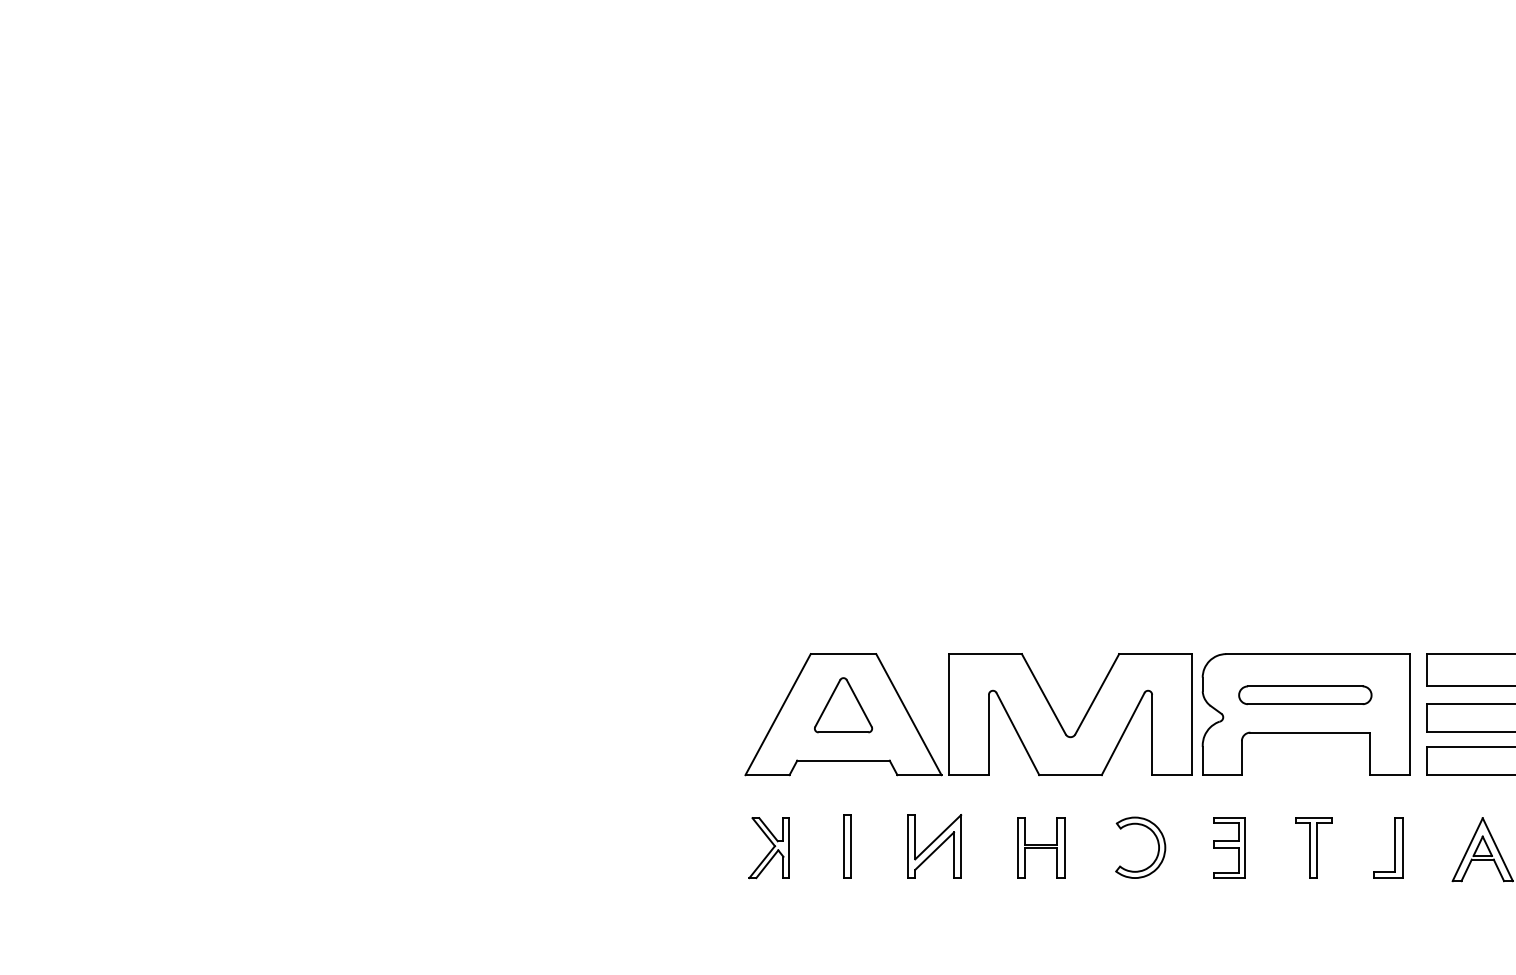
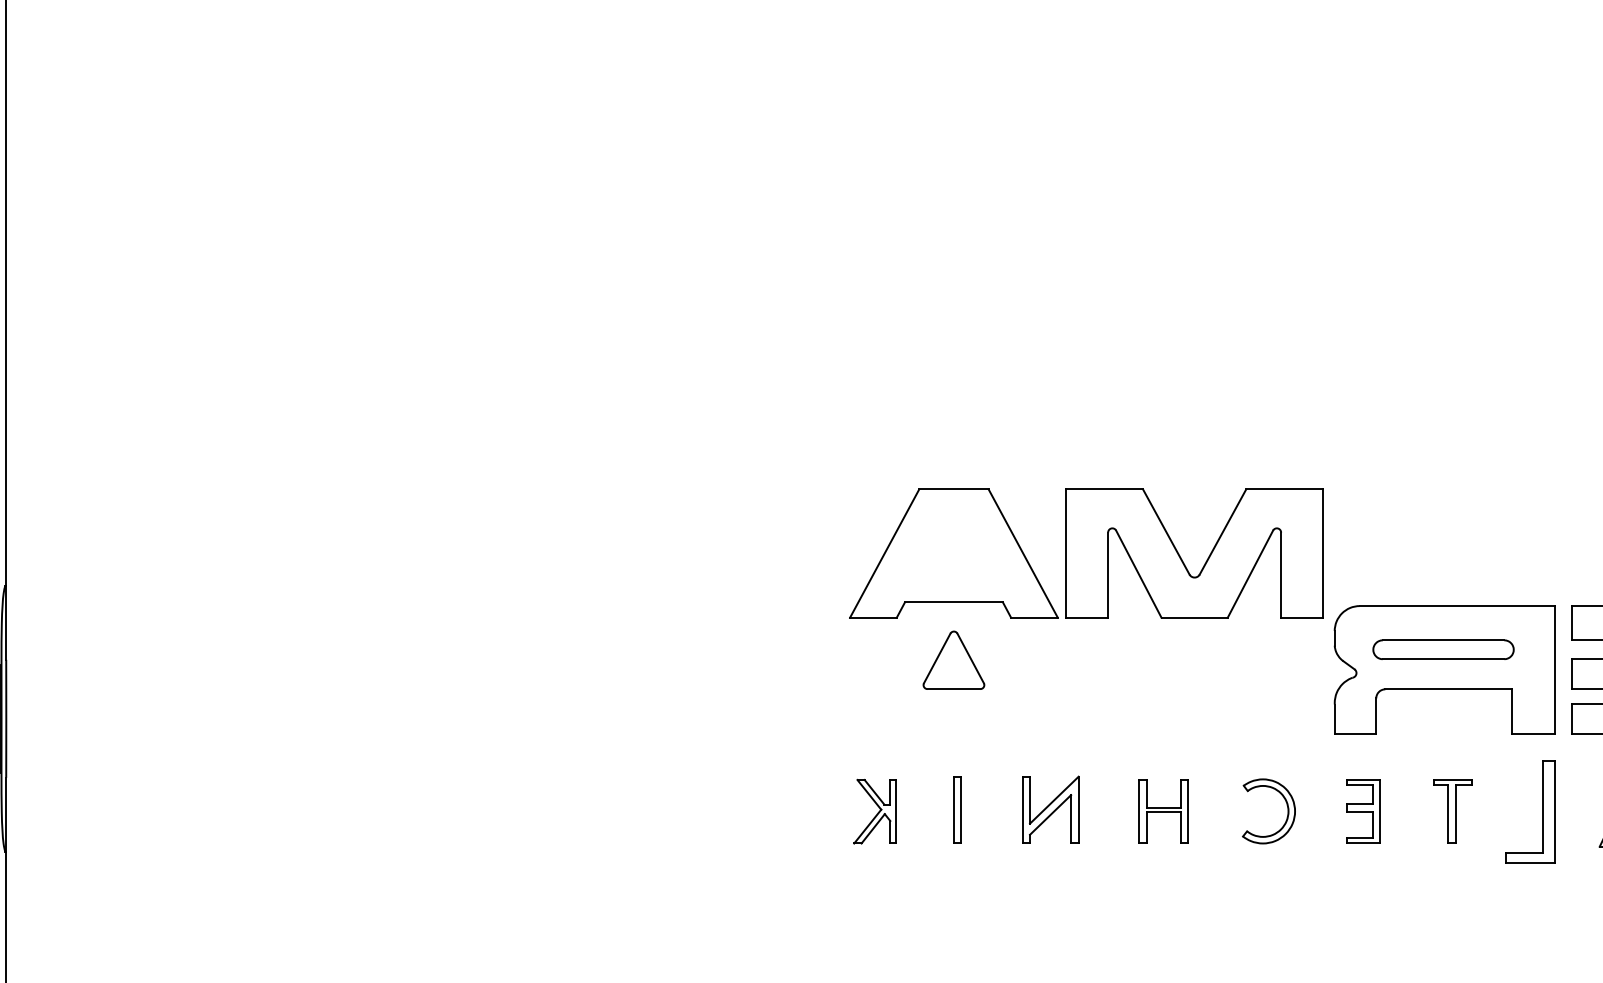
part: (968, 714) -> (1086, 553), moved
part: (1388, 847) -> (1531, 811), size x1.6

